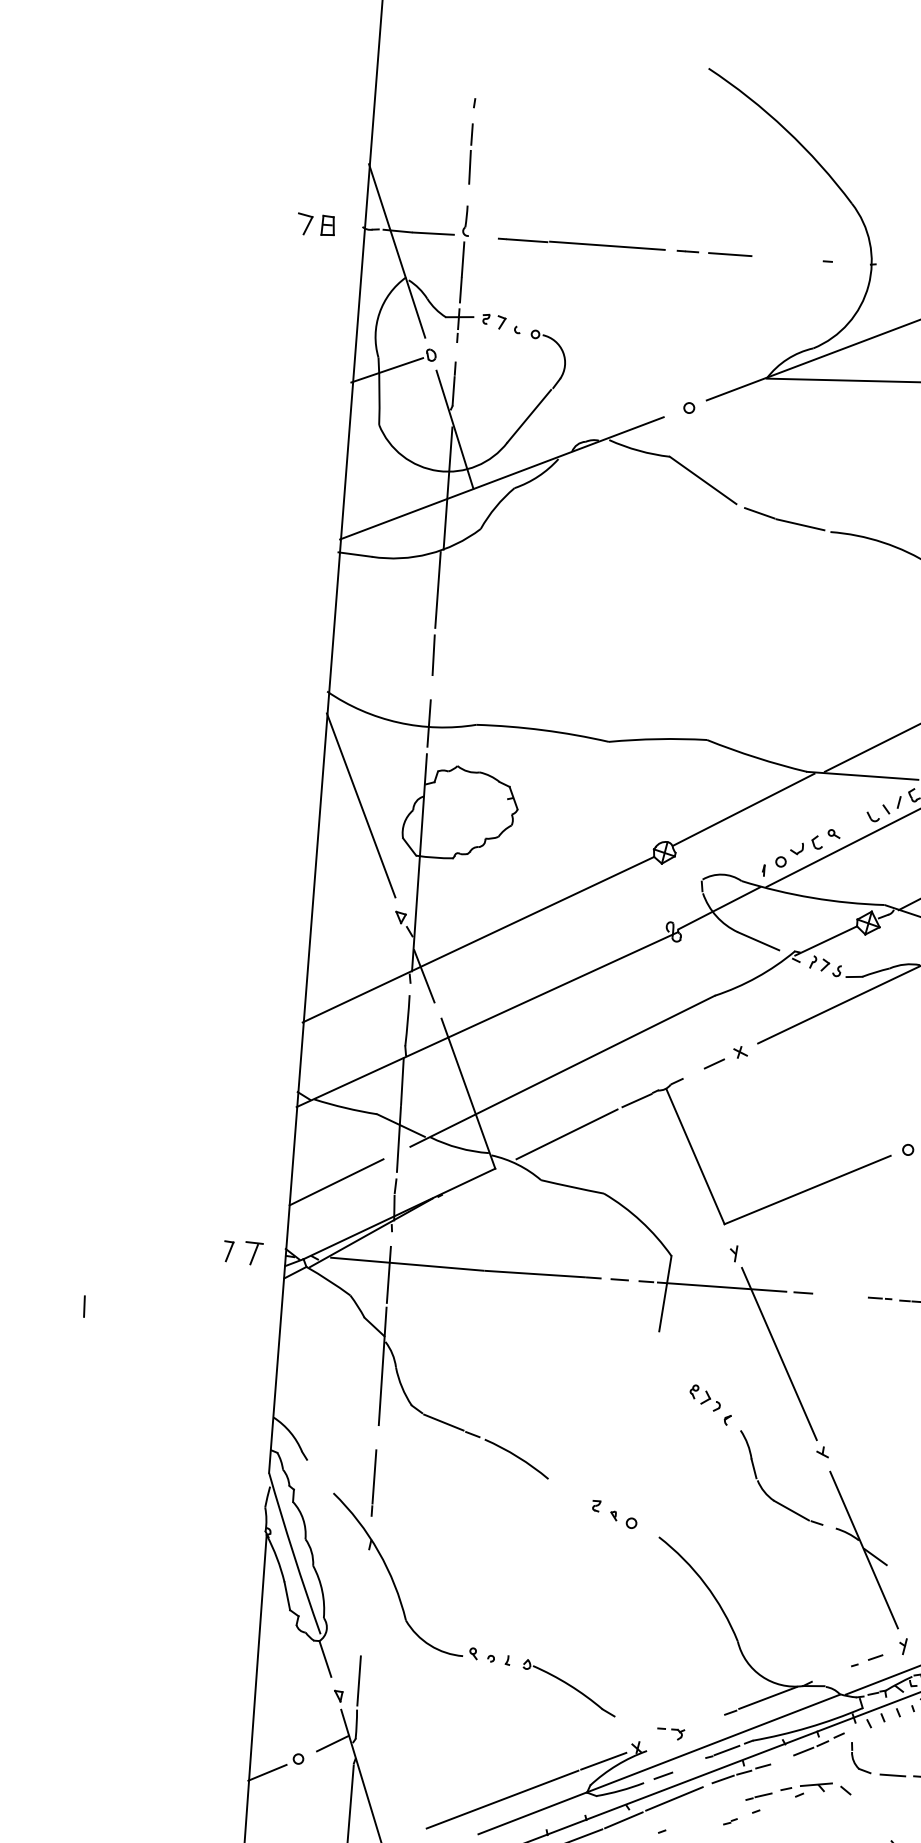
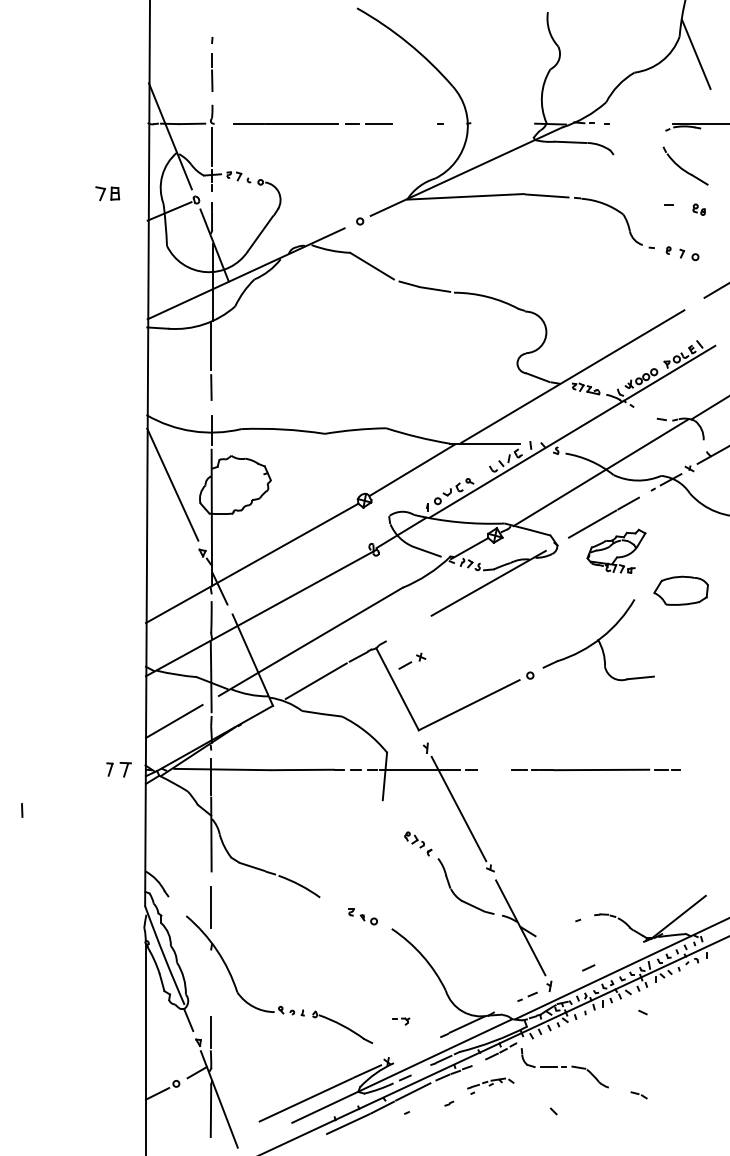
part: (315, 224) -> (107, 193), moved
part: (726, 1056) -> (412, 660), moved
part: (671, 1734) -> (401, 1021), moved
part: (797, 1799) -> (490, 1086), size x0.7

